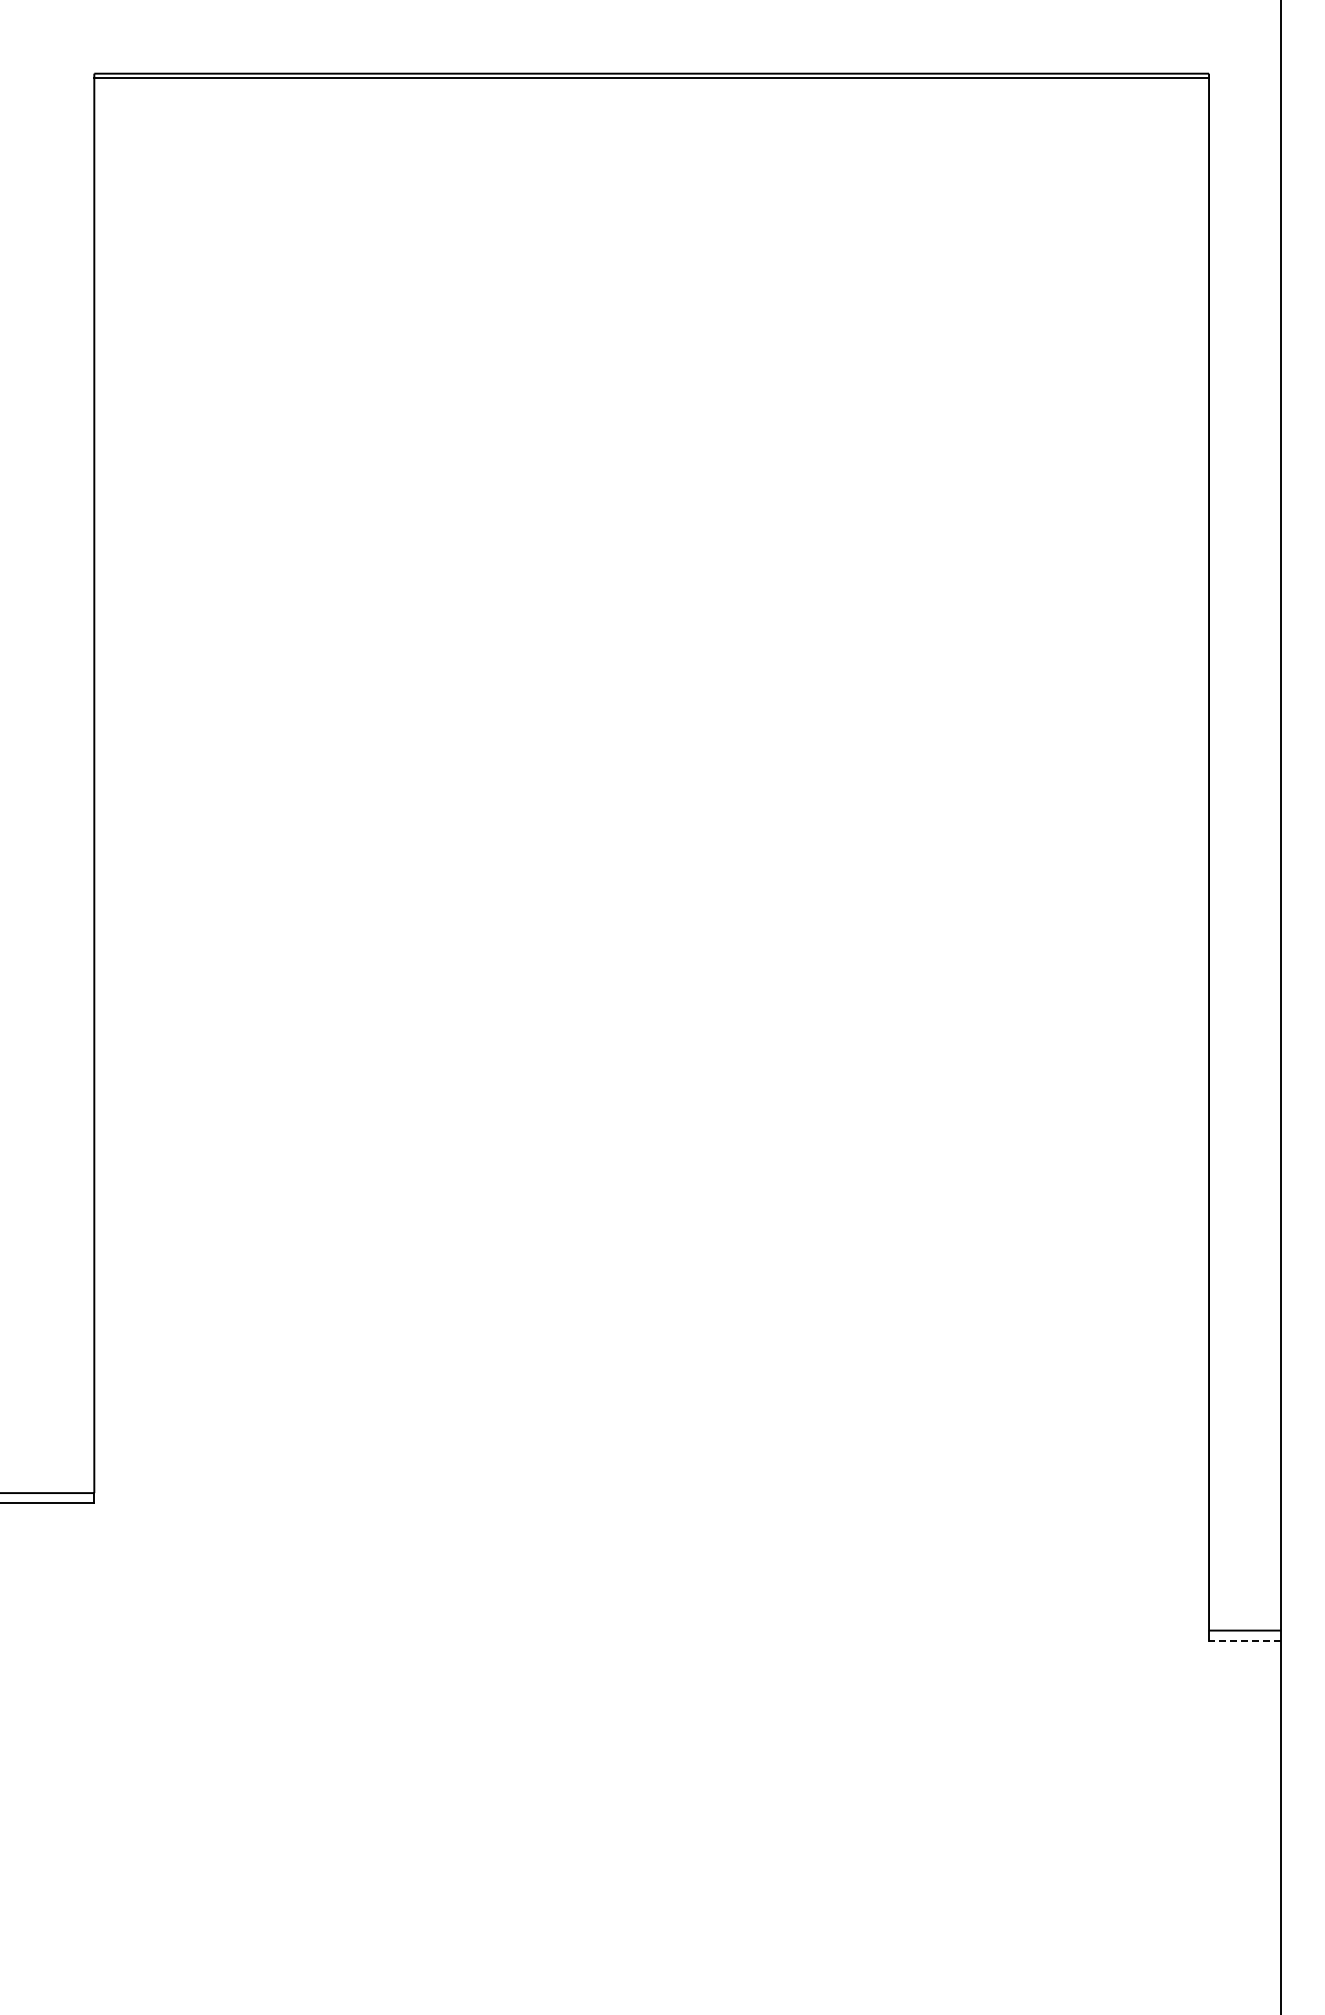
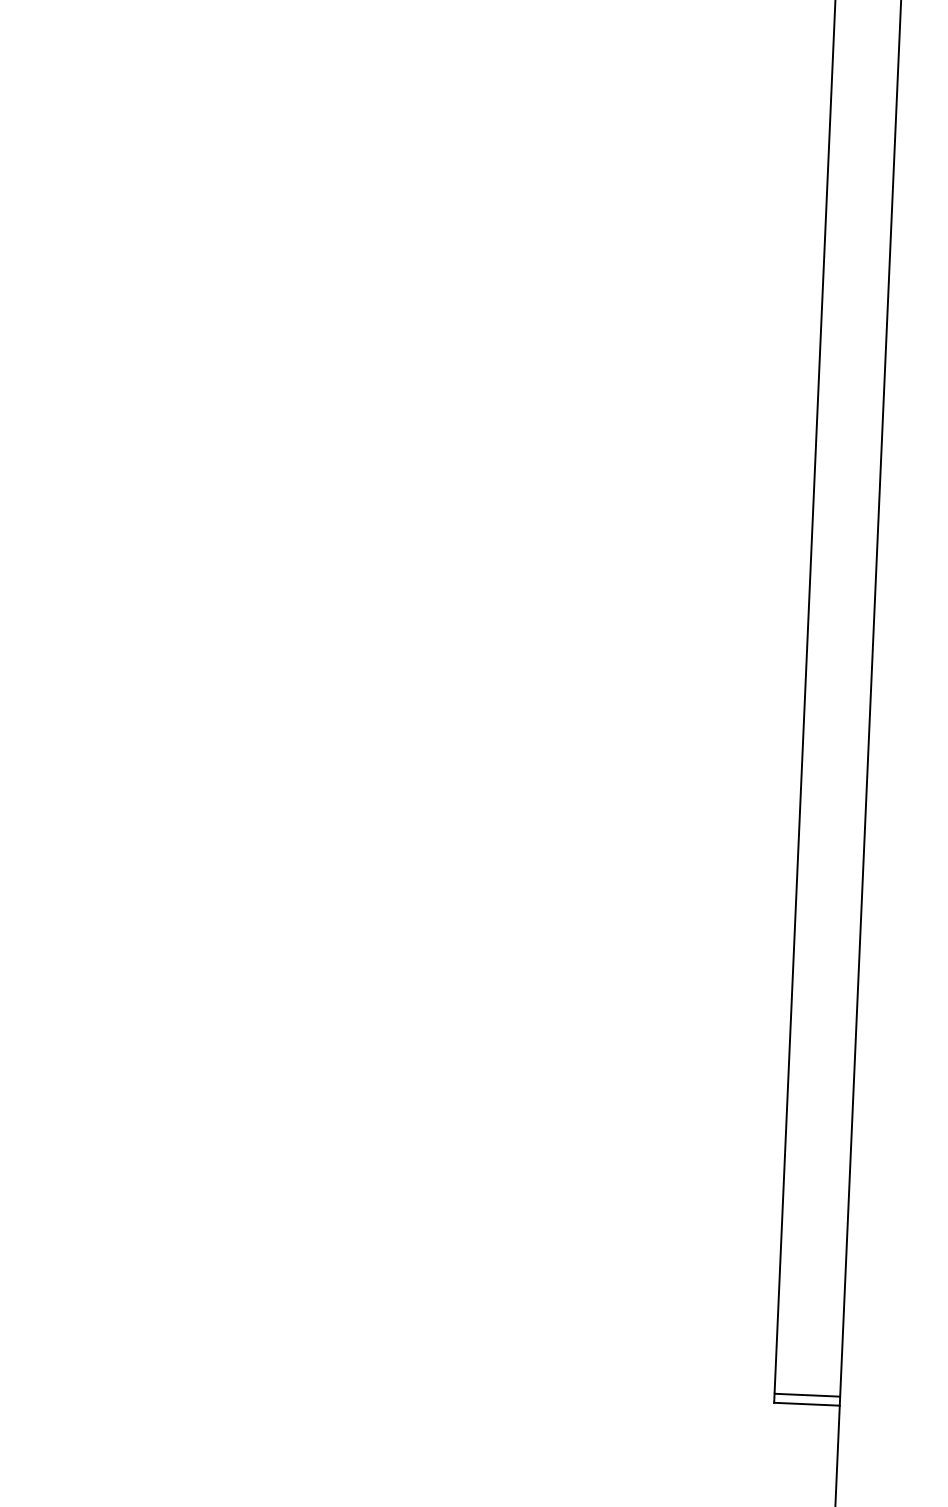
line: (1244, 1640) -> (806, 1404), dashed -> solid

